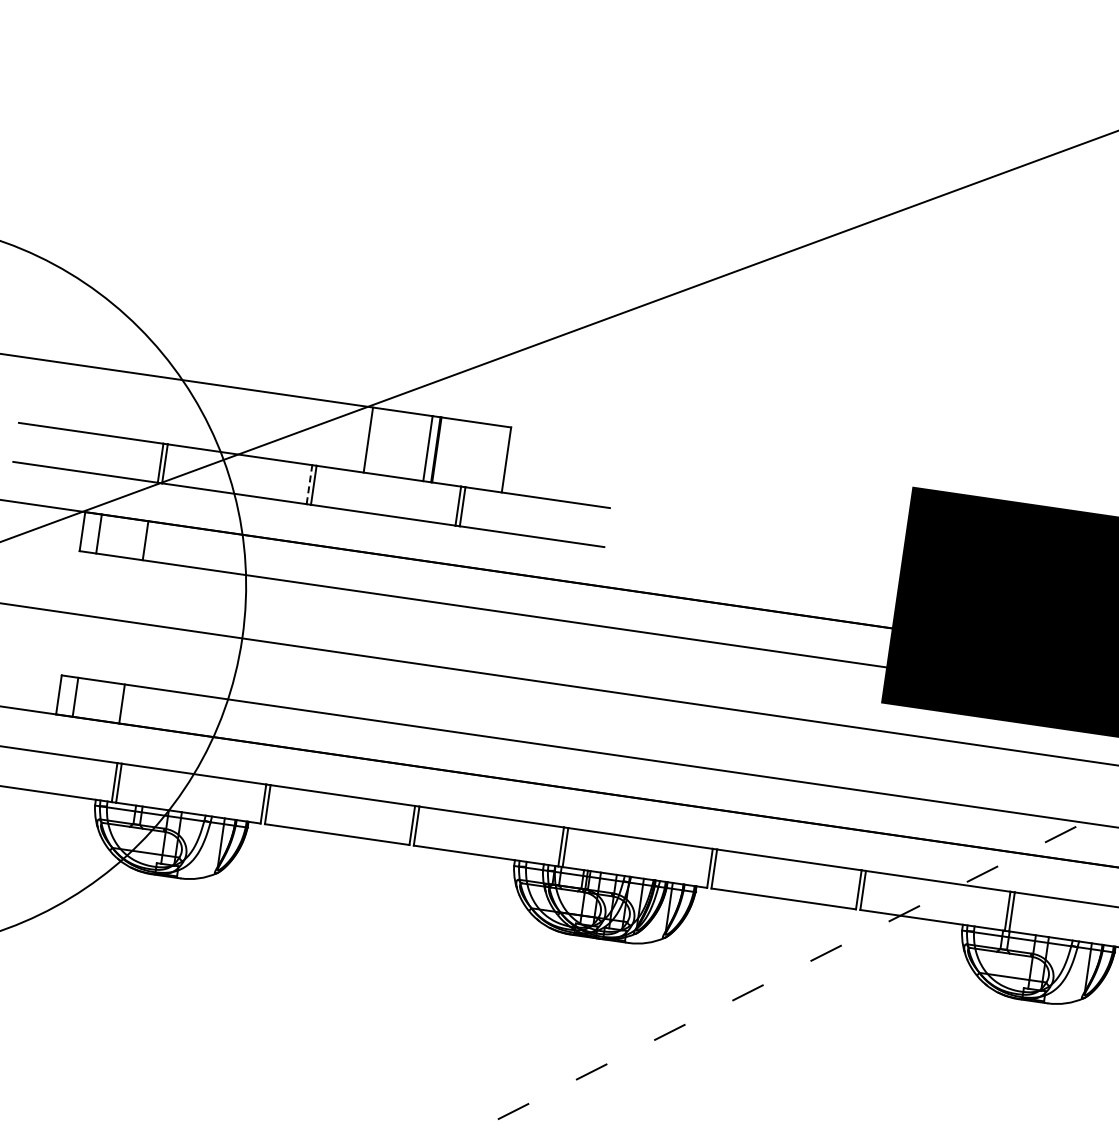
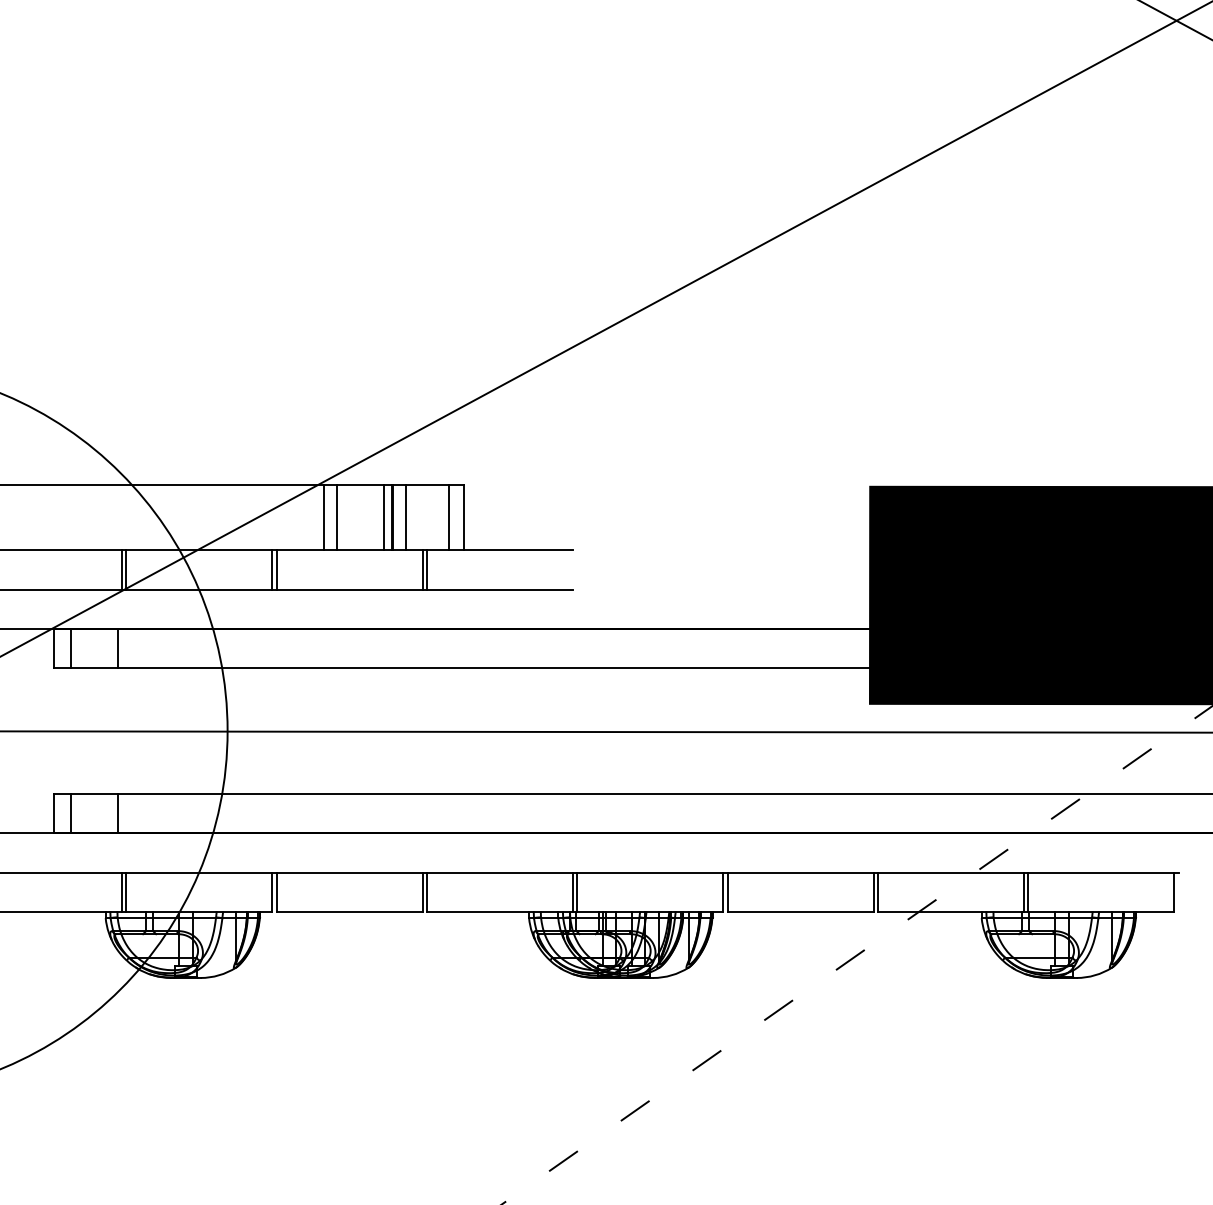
line: (380, 441) -> (336, 517), added
line: (448, 451) -> (405, 517), added
line: (492, 458) -> (449, 517), added
line: (309, 484) -> (272, 569), dashed -> solid

